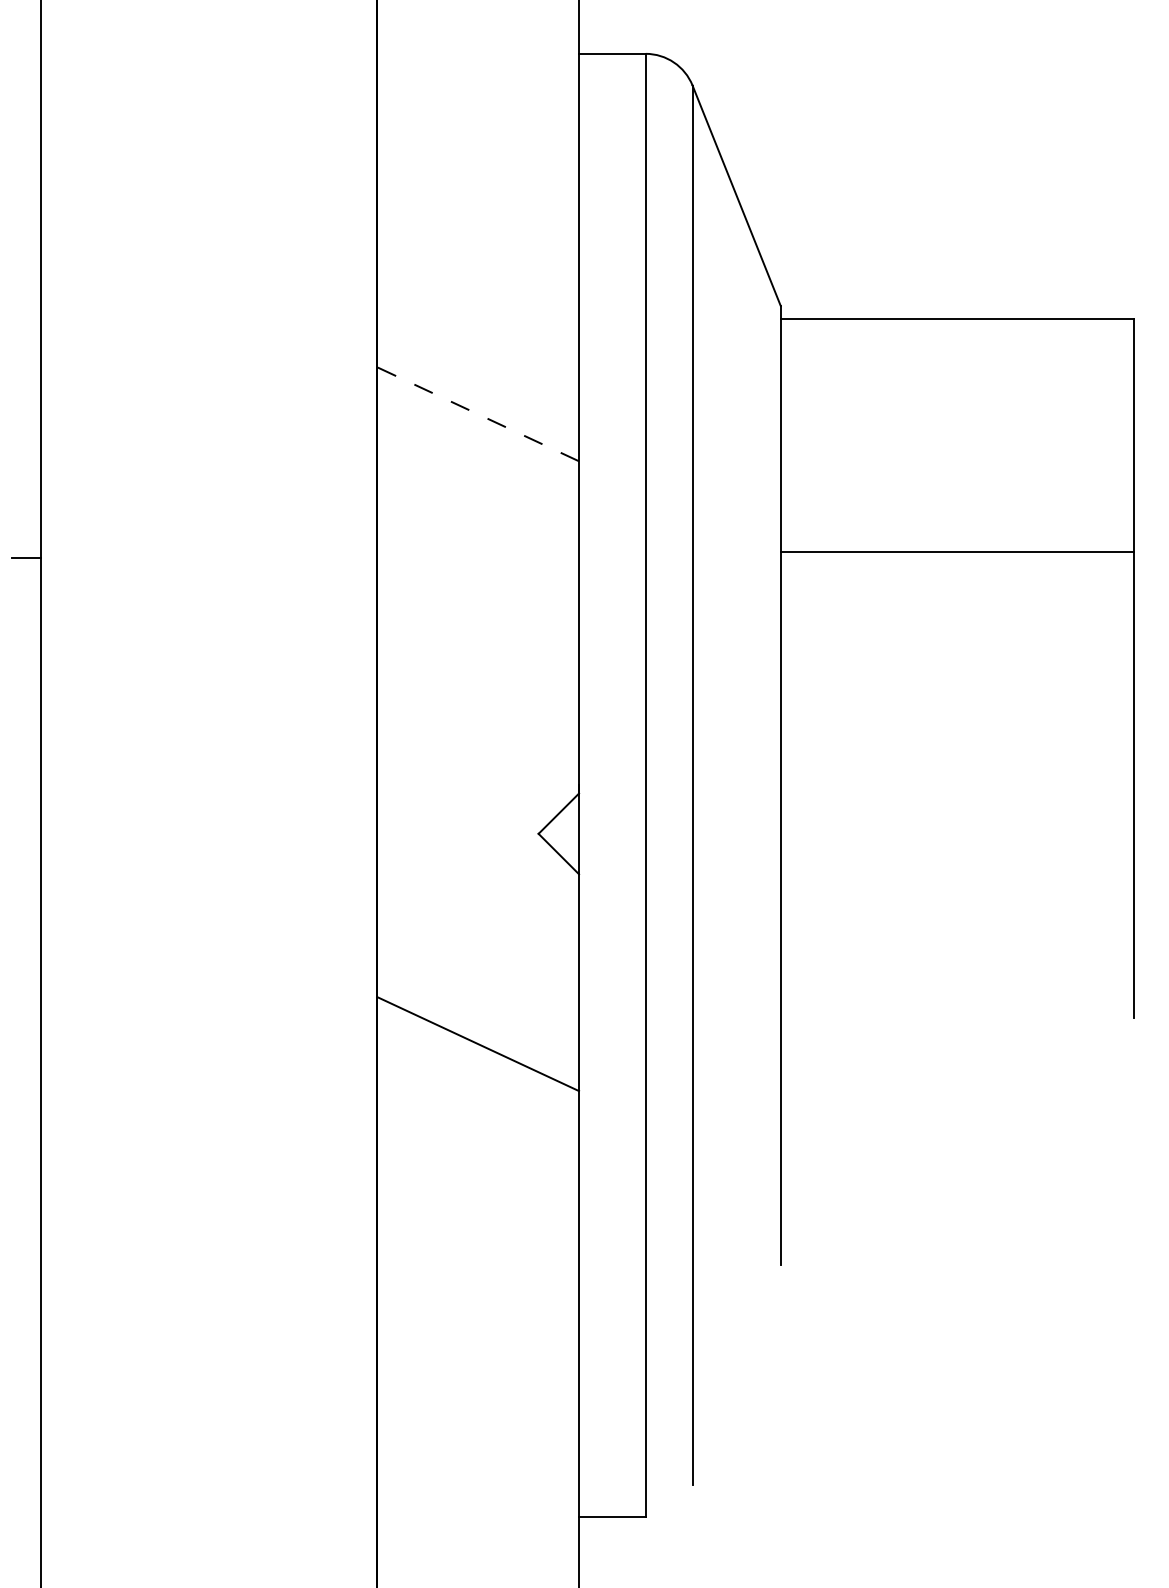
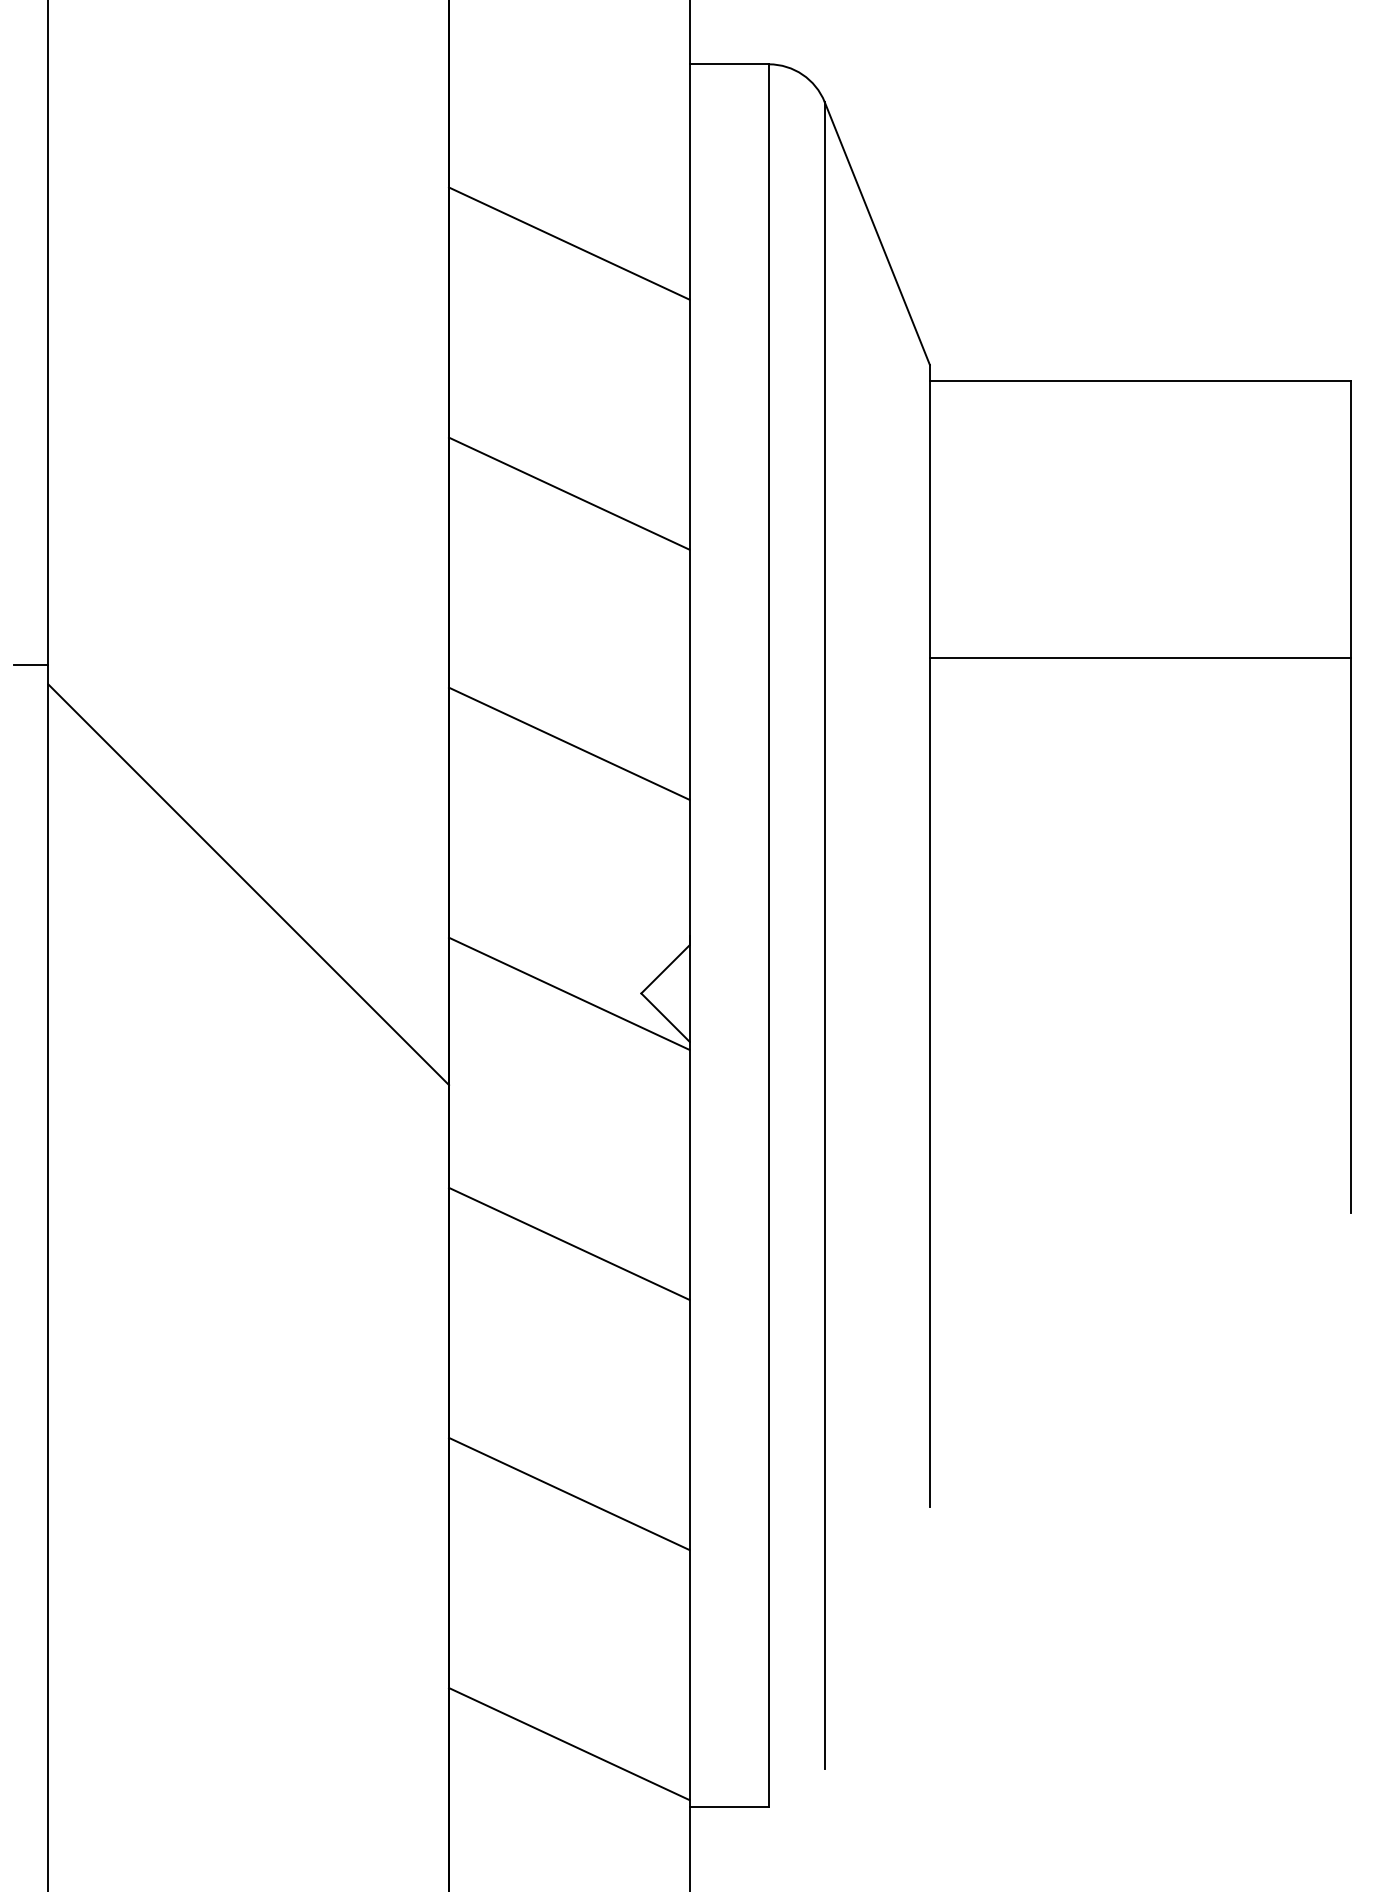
line: (478, 204) -> (569, 243), added
line: (477, 414) -> (568, 493), dashed -> solid
line: (478, 624) -> (569, 744), added
line: (208, 742) -> (248, 884), added
line: (478, 834) -> (569, 994), added
line: (478, 1253) -> (569, 1493), added
line: (478, 1463) -> (569, 1743), added

